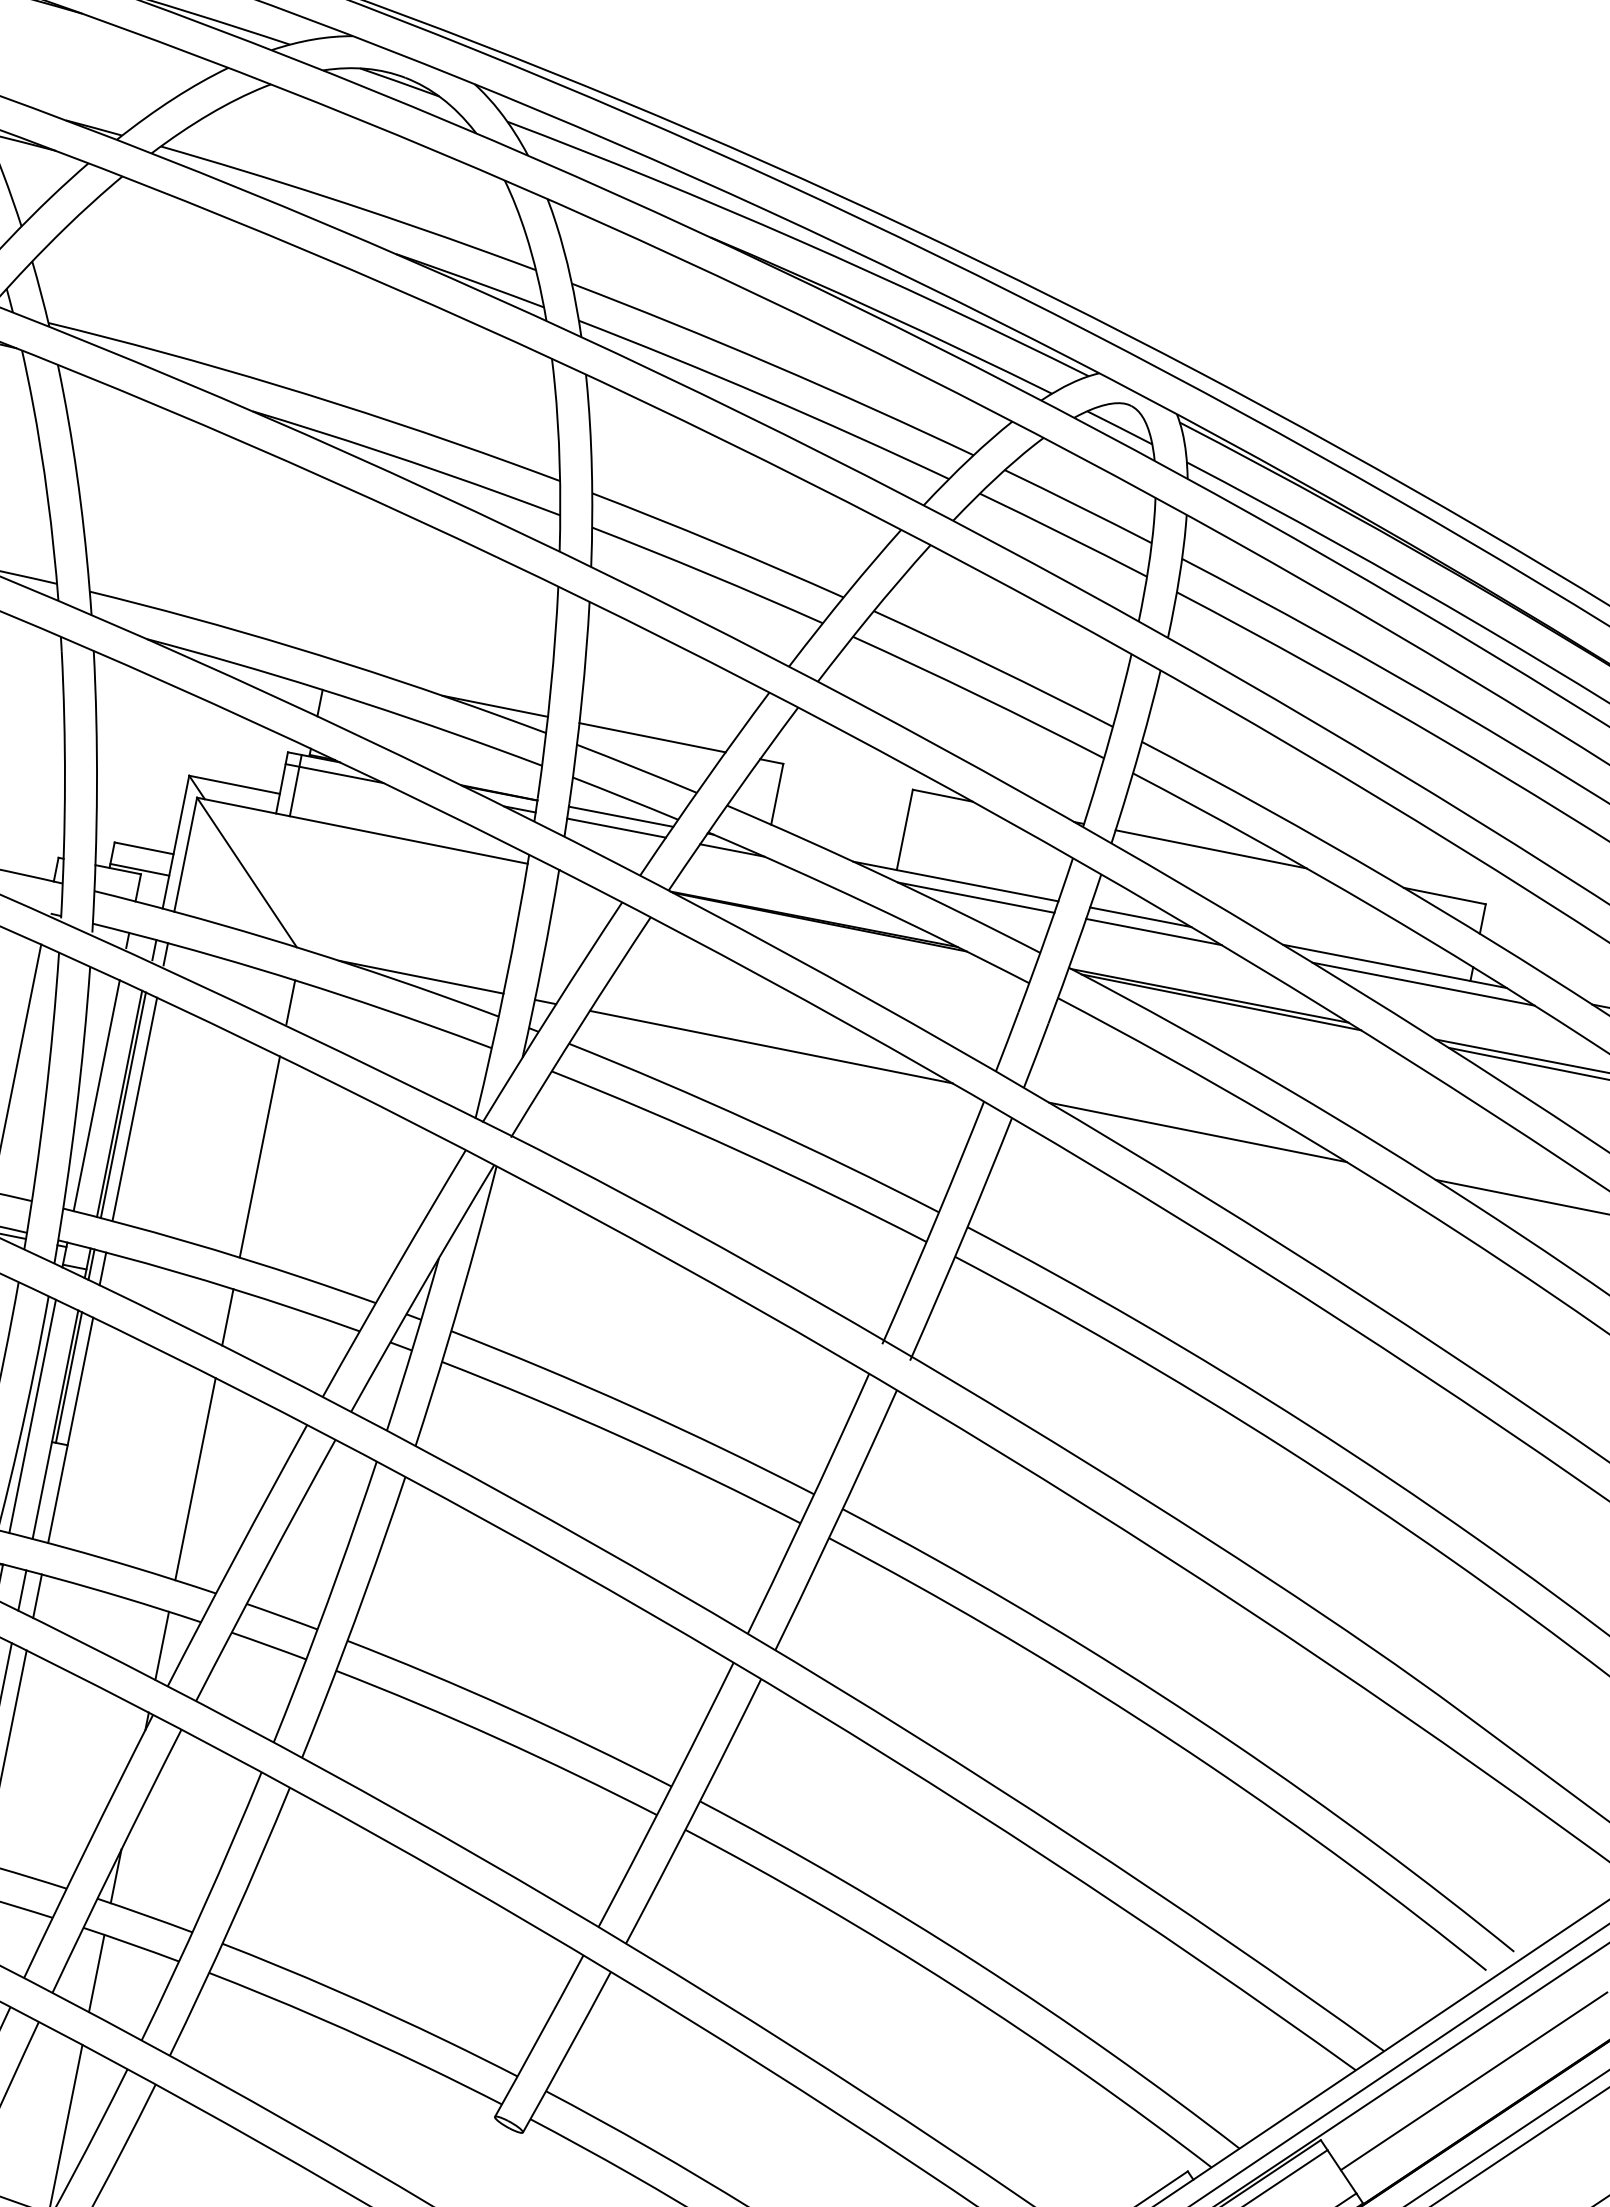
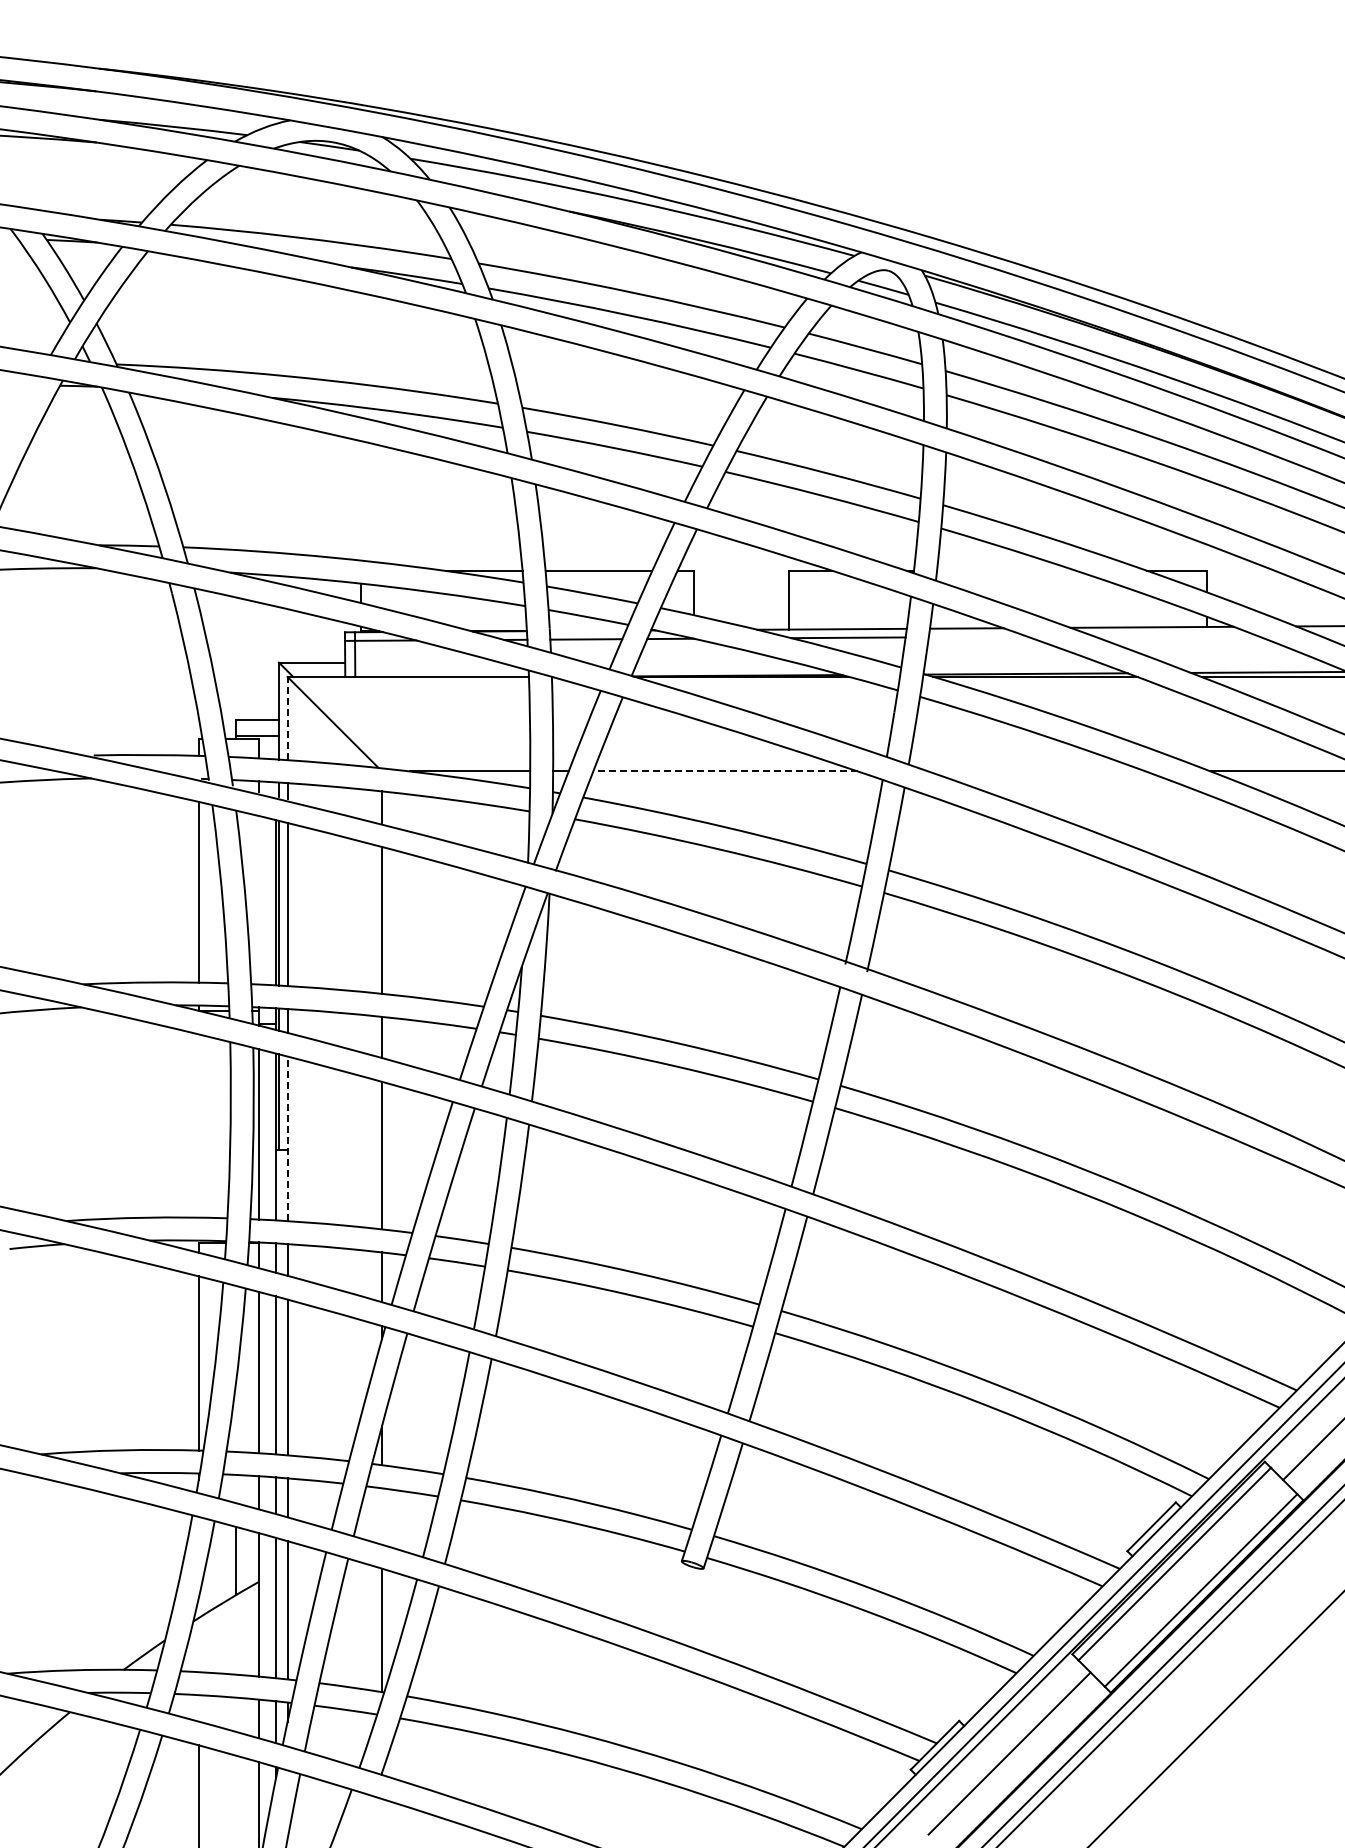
line: (620, 816) -> (587, 630), removed
line: (1210, 848) -> (1006, 570), removed
line: (185, 854) -> (287, 718), solid -> dashed
line: (1153, 931) -> (977, 636), removed
line: (1423, 983) -> (1174, 635), removed
line: (771, 1047) -> (725, 771), solid -> dashed
line: (96, 1094) -> (258, 899), removed
line: (1196, 1132) -> (1036, 771), removed
line: (70, 1429) -> (287, 1138), solid -> dashed
line: (97, 1973) -> (382, 1516), removed

